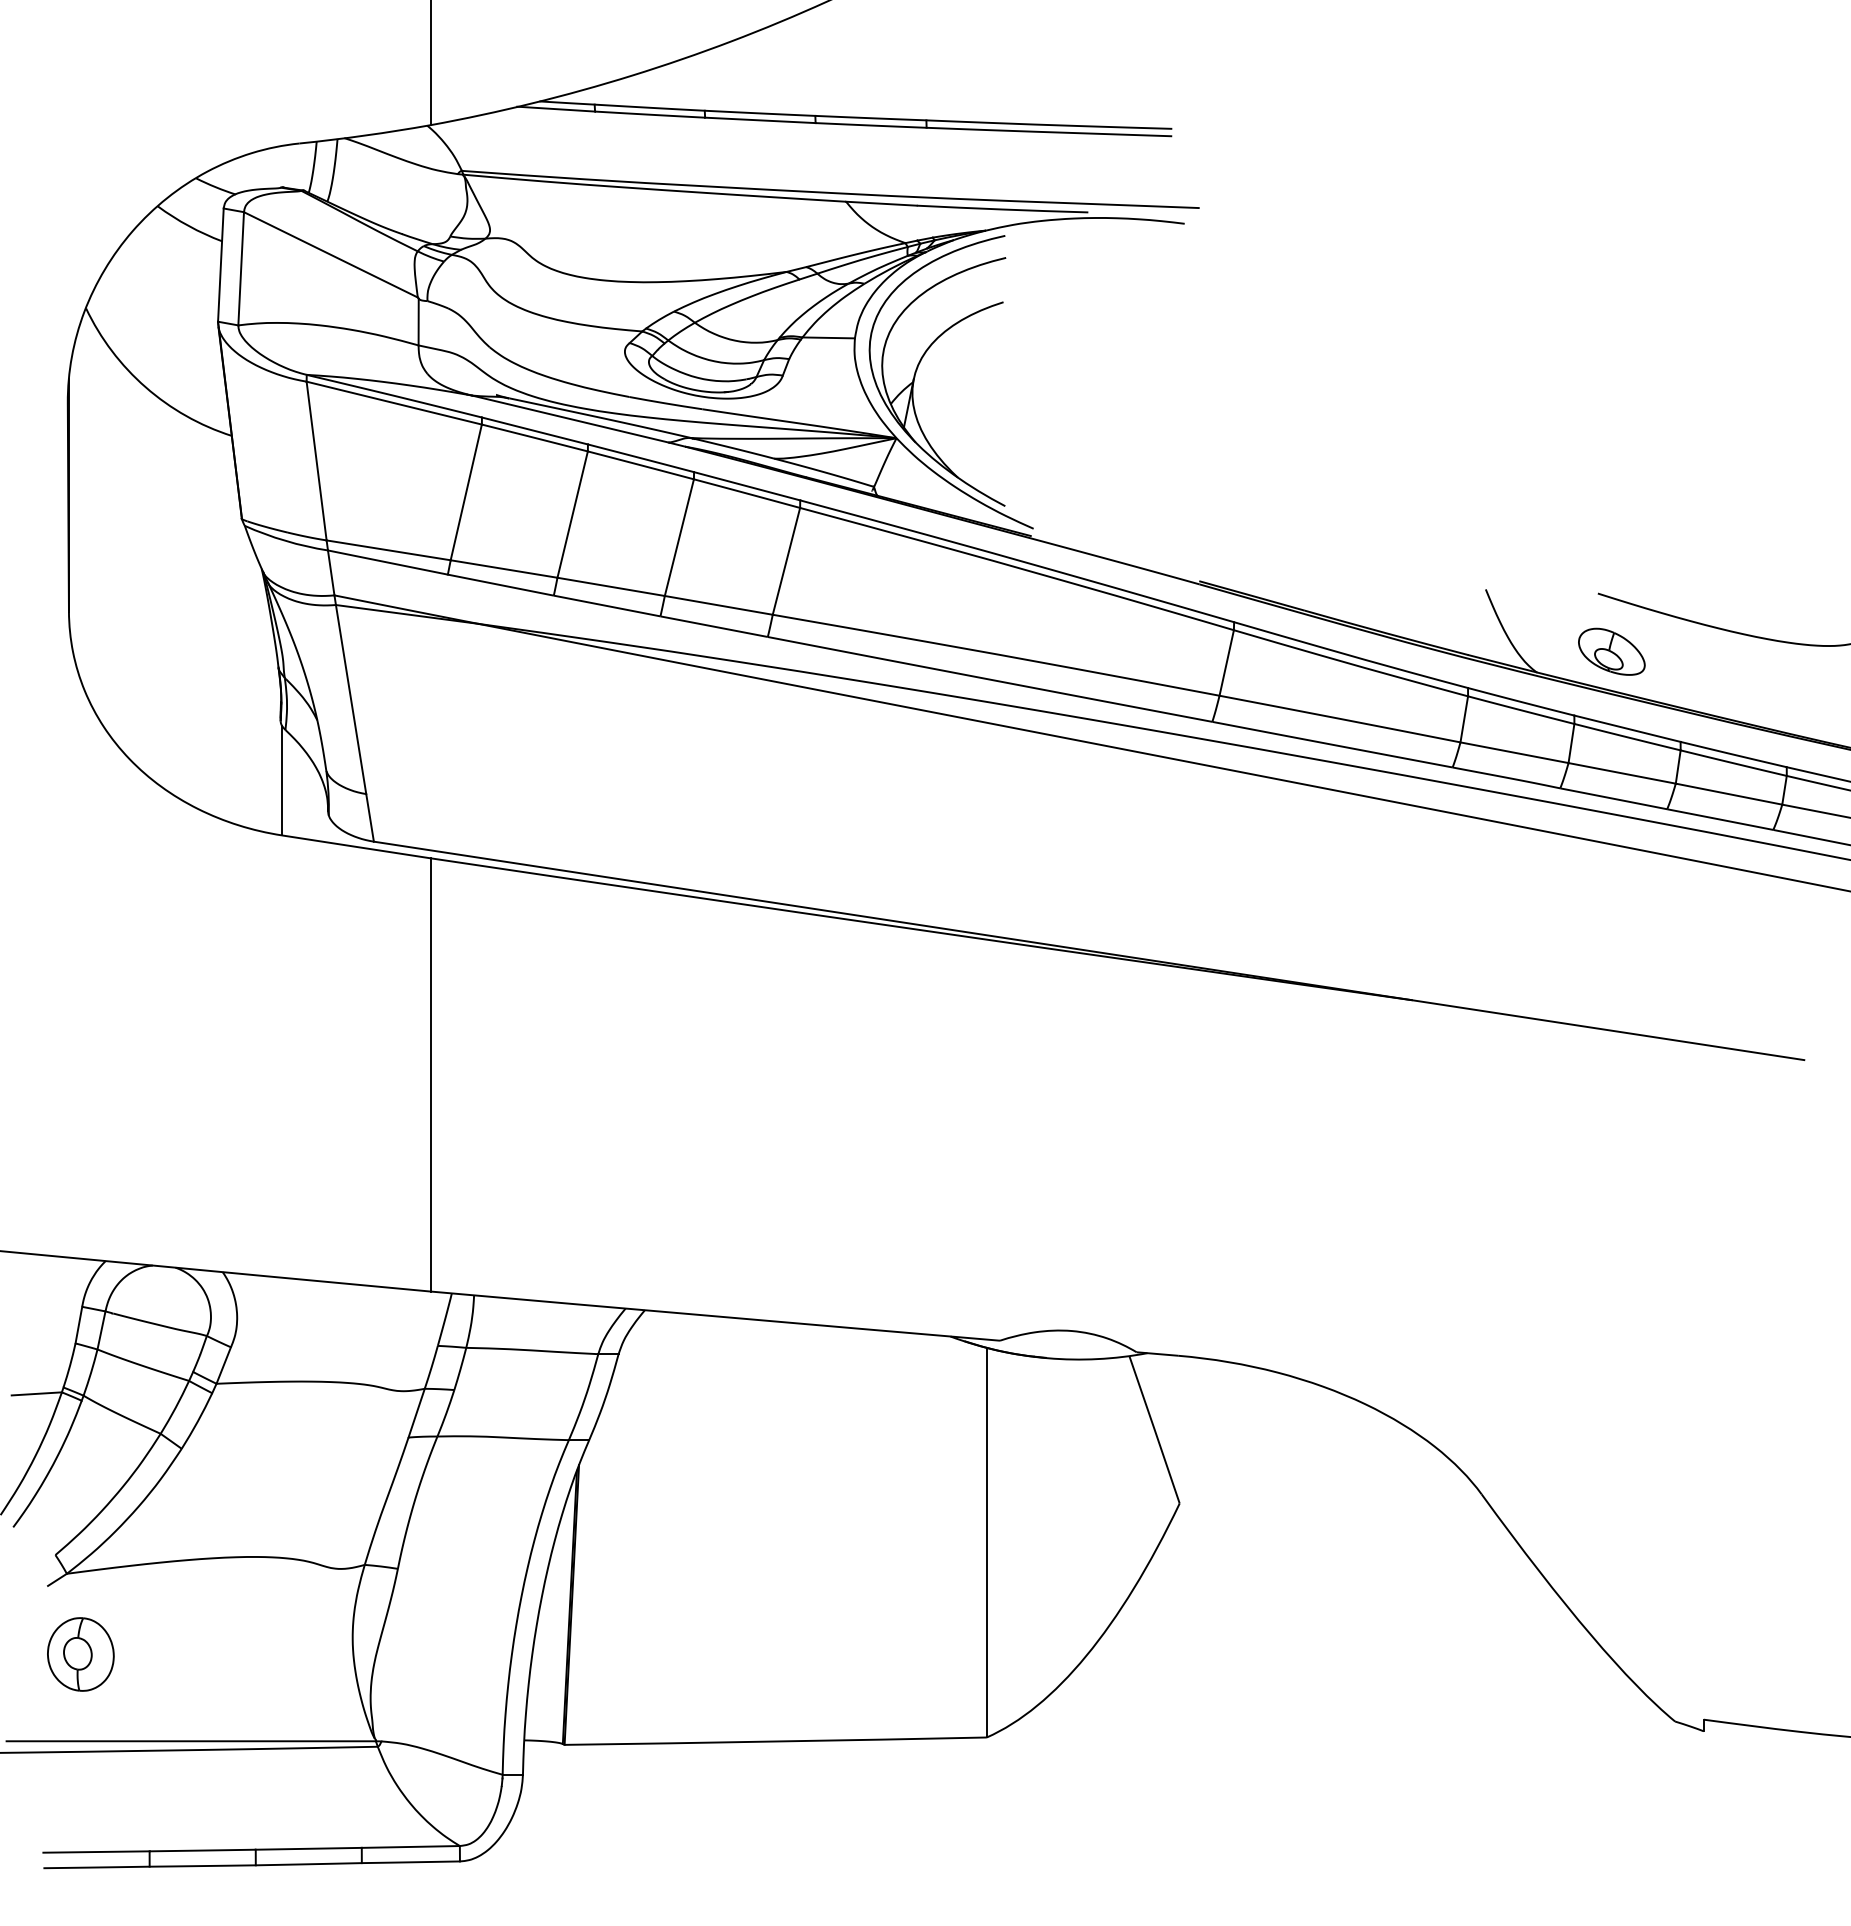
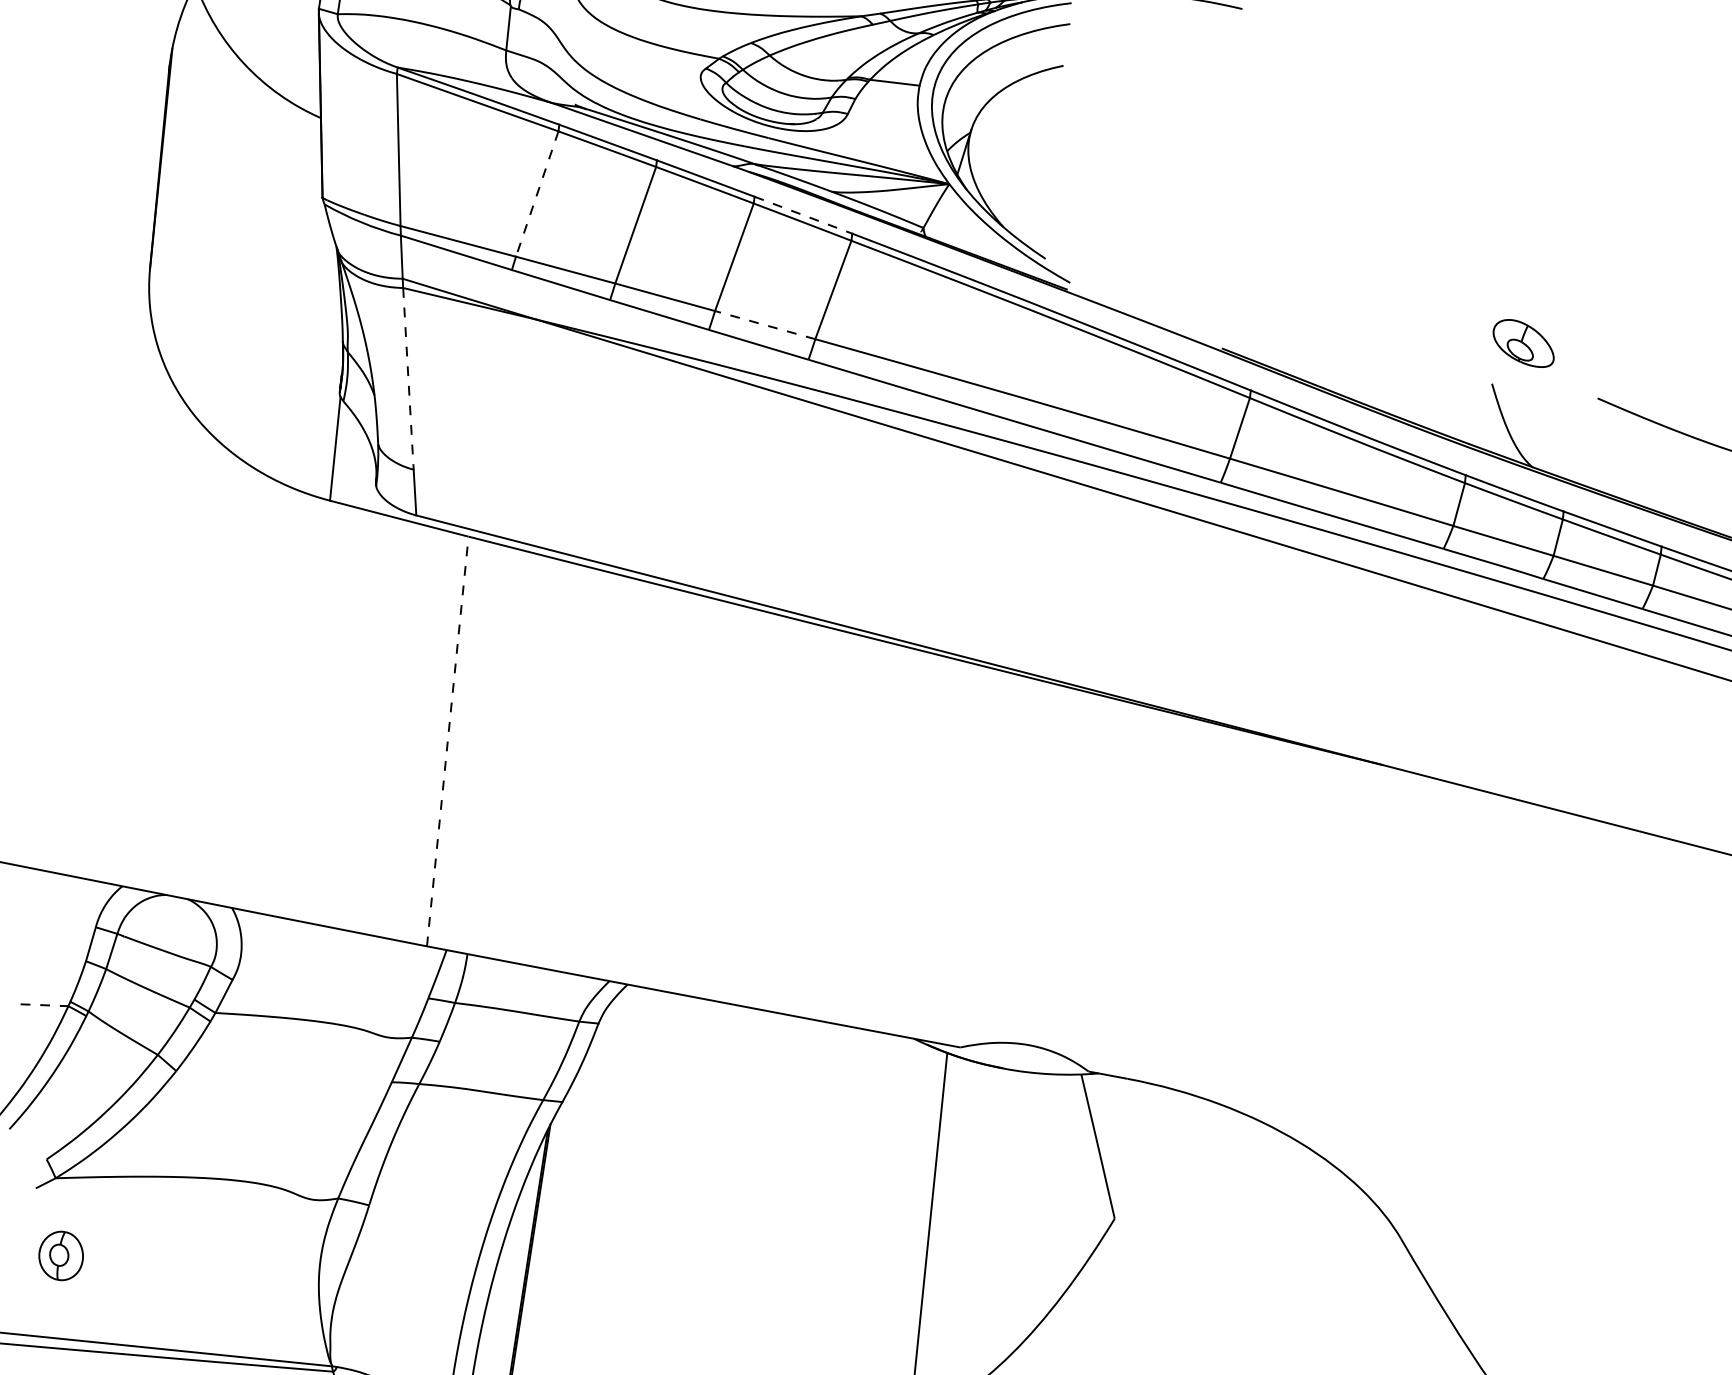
line: (747, 486) -> (803, 215), solid -> dashed
line: (466, 492) -> (537, 194), solid -> dashed
line: (718, 605) -> (764, 325), solid -> dashed
part: (1611, 651) -> (1523, 343), moved
line: (351, 699) -> (408, 378), solid -> dashed
line: (430, 1074) -> (447, 741), solid -> dashed
line: (37, 1393) -> (45, 1004), solid -> dashed
part: (80, 1654) -> (60, 1255), size x0.7

